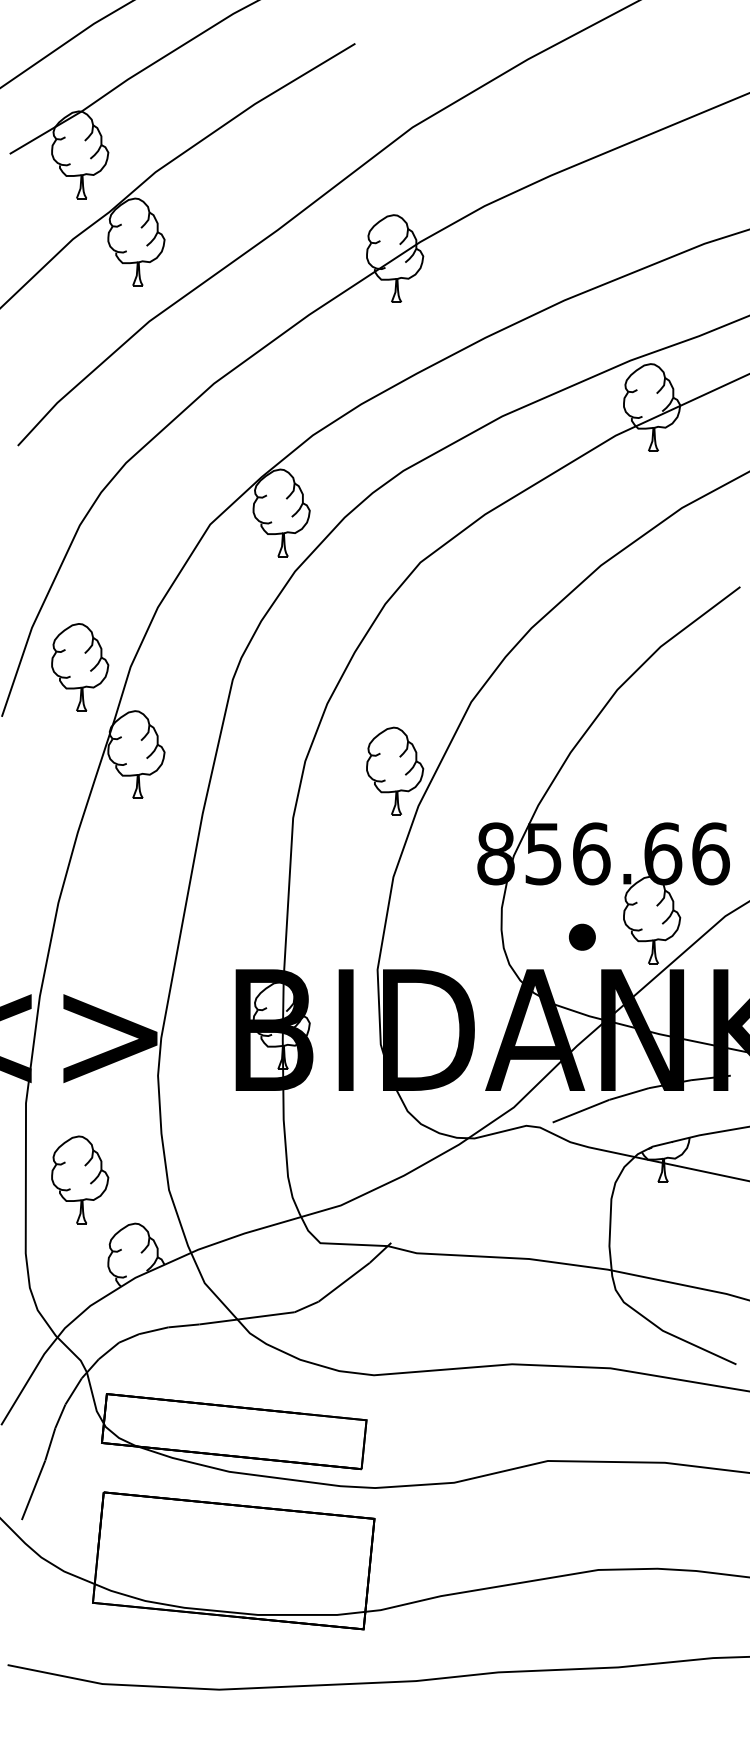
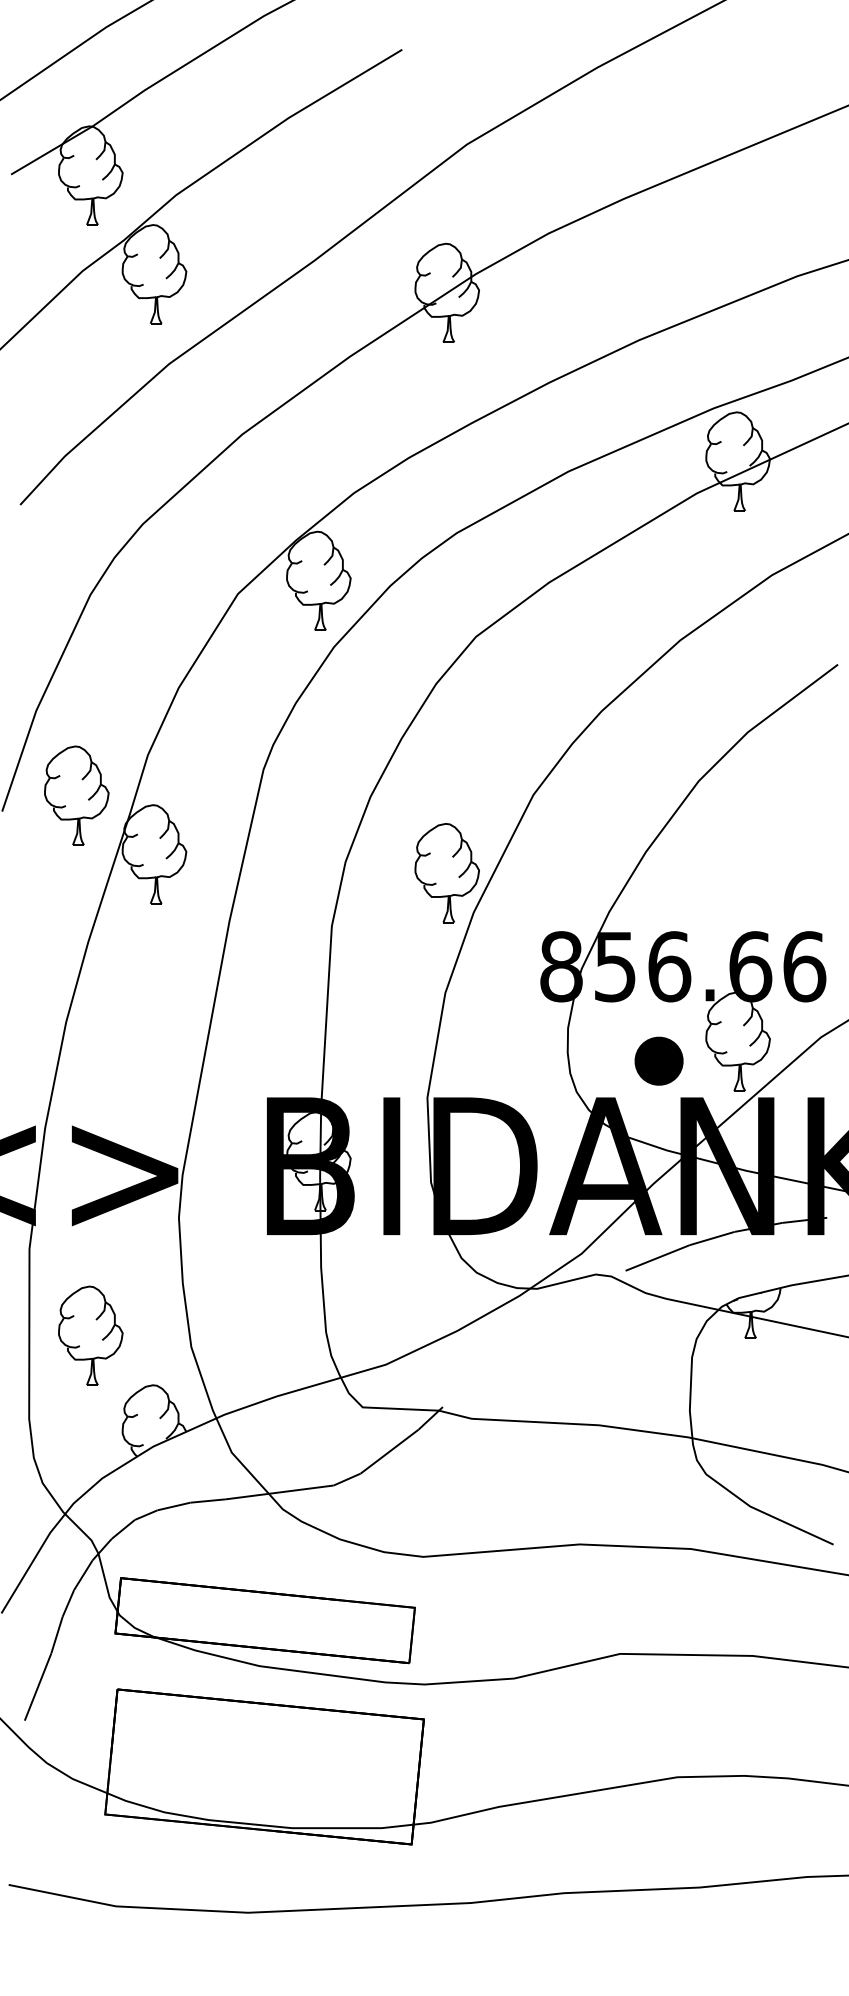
part: (79, 667) -> (76, 795), moved
part: (582, 936) -> (659, 1060), size x1.6

